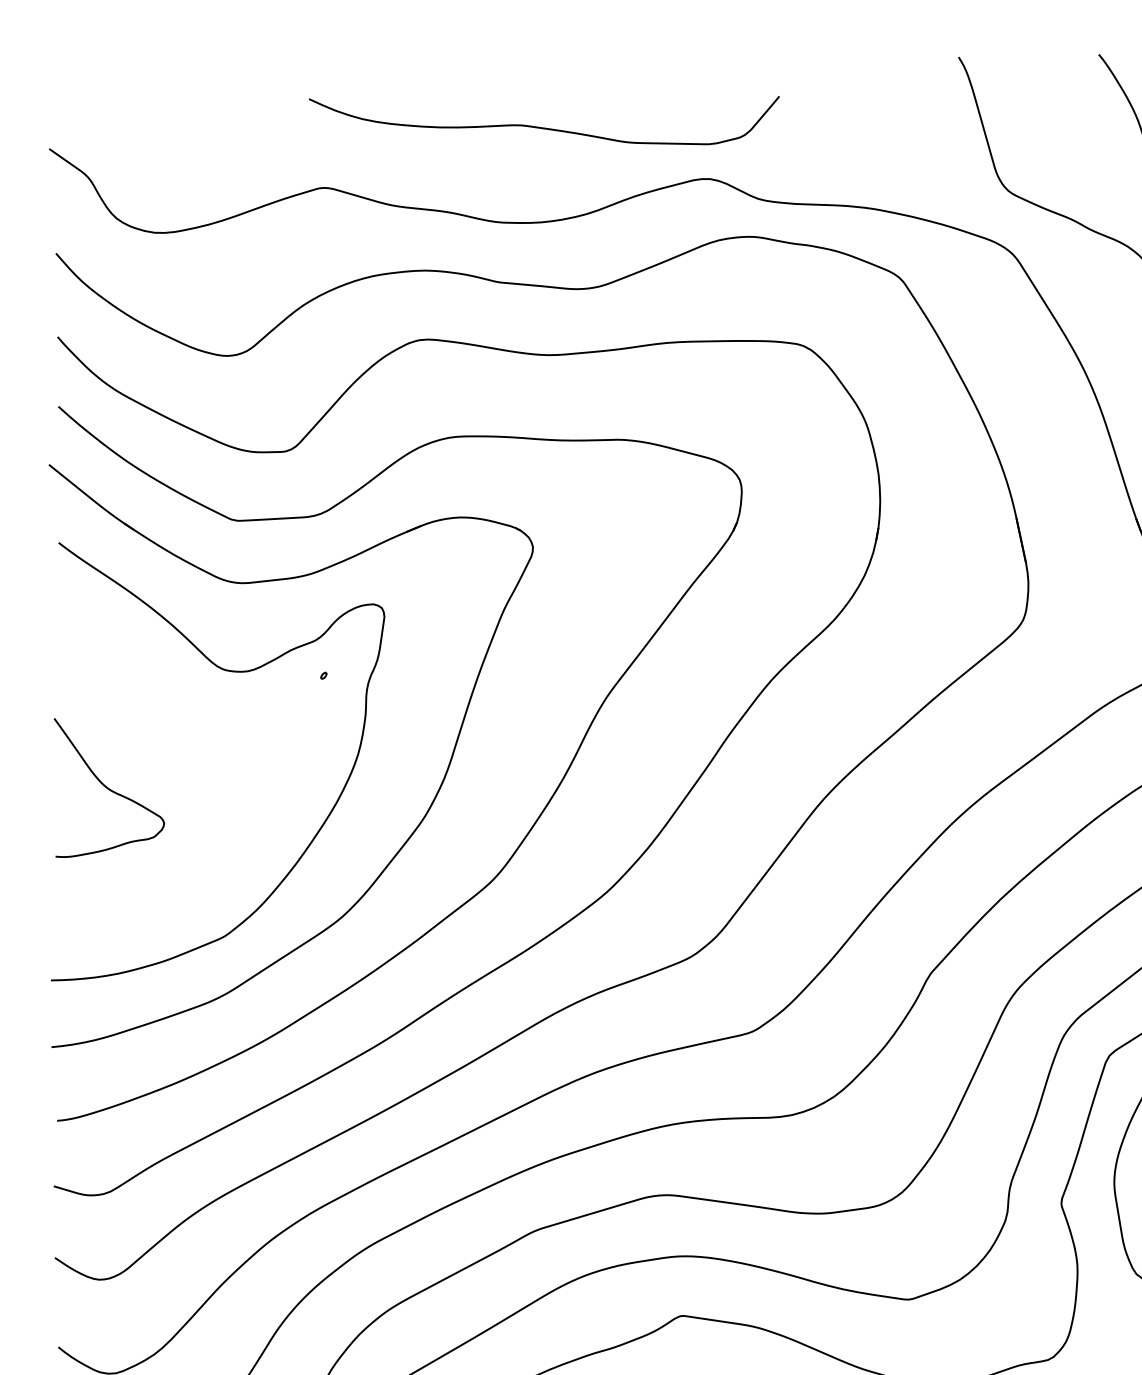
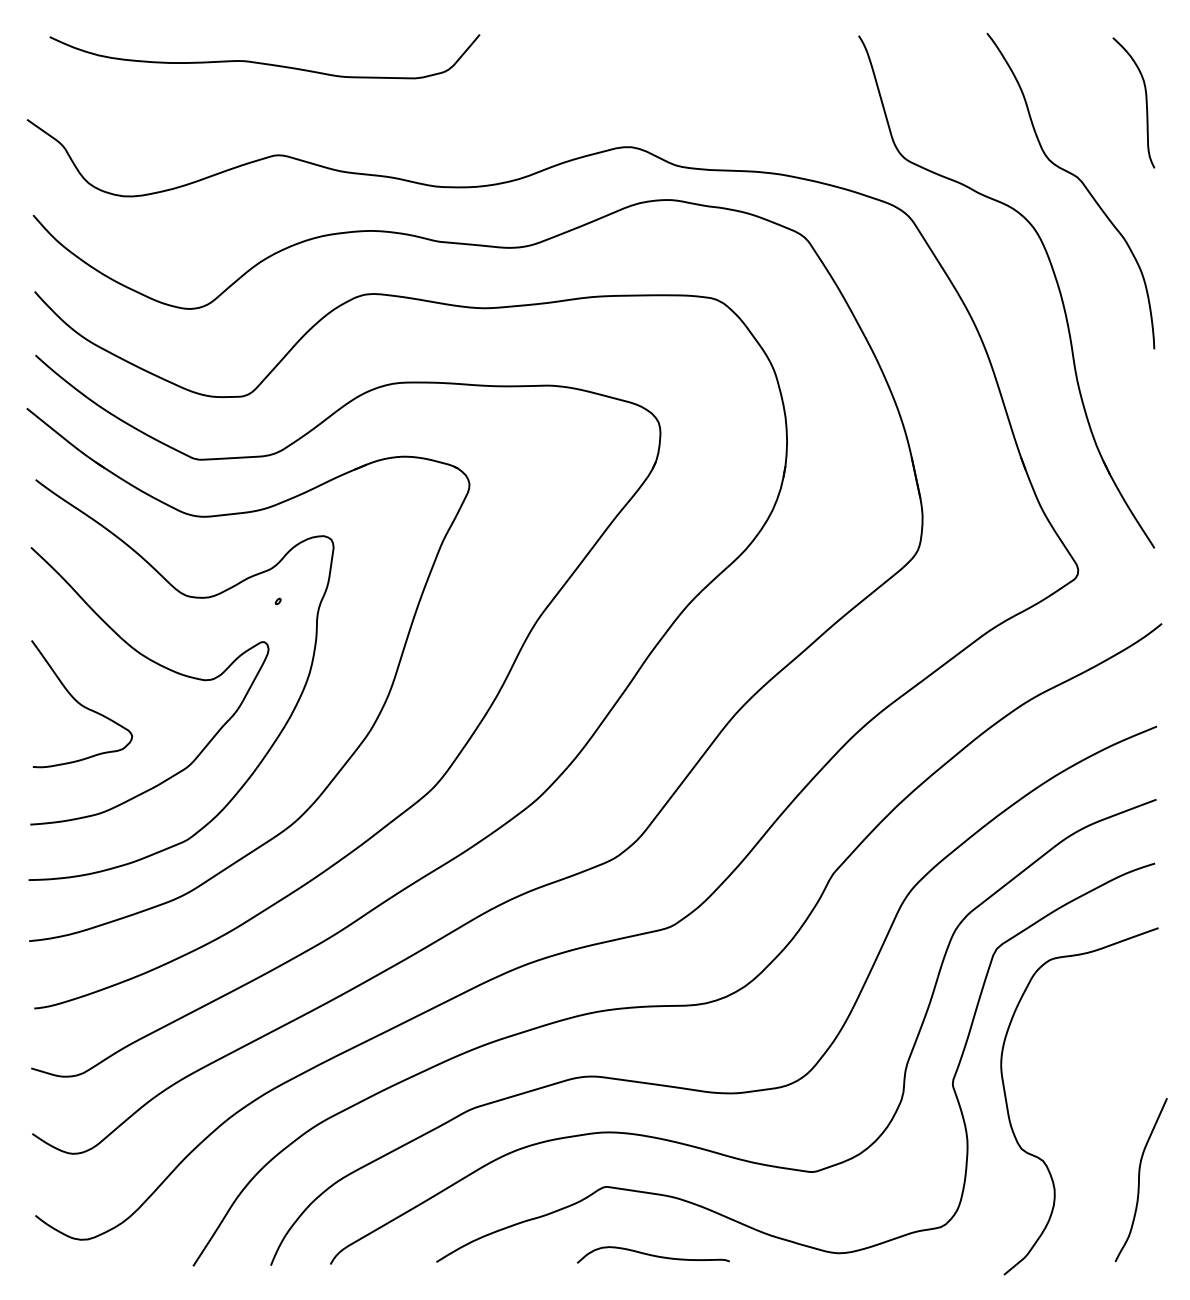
curve: (542, 126) -> (263, 62), moved
curve: (195, 746) -> (160, 666), added

